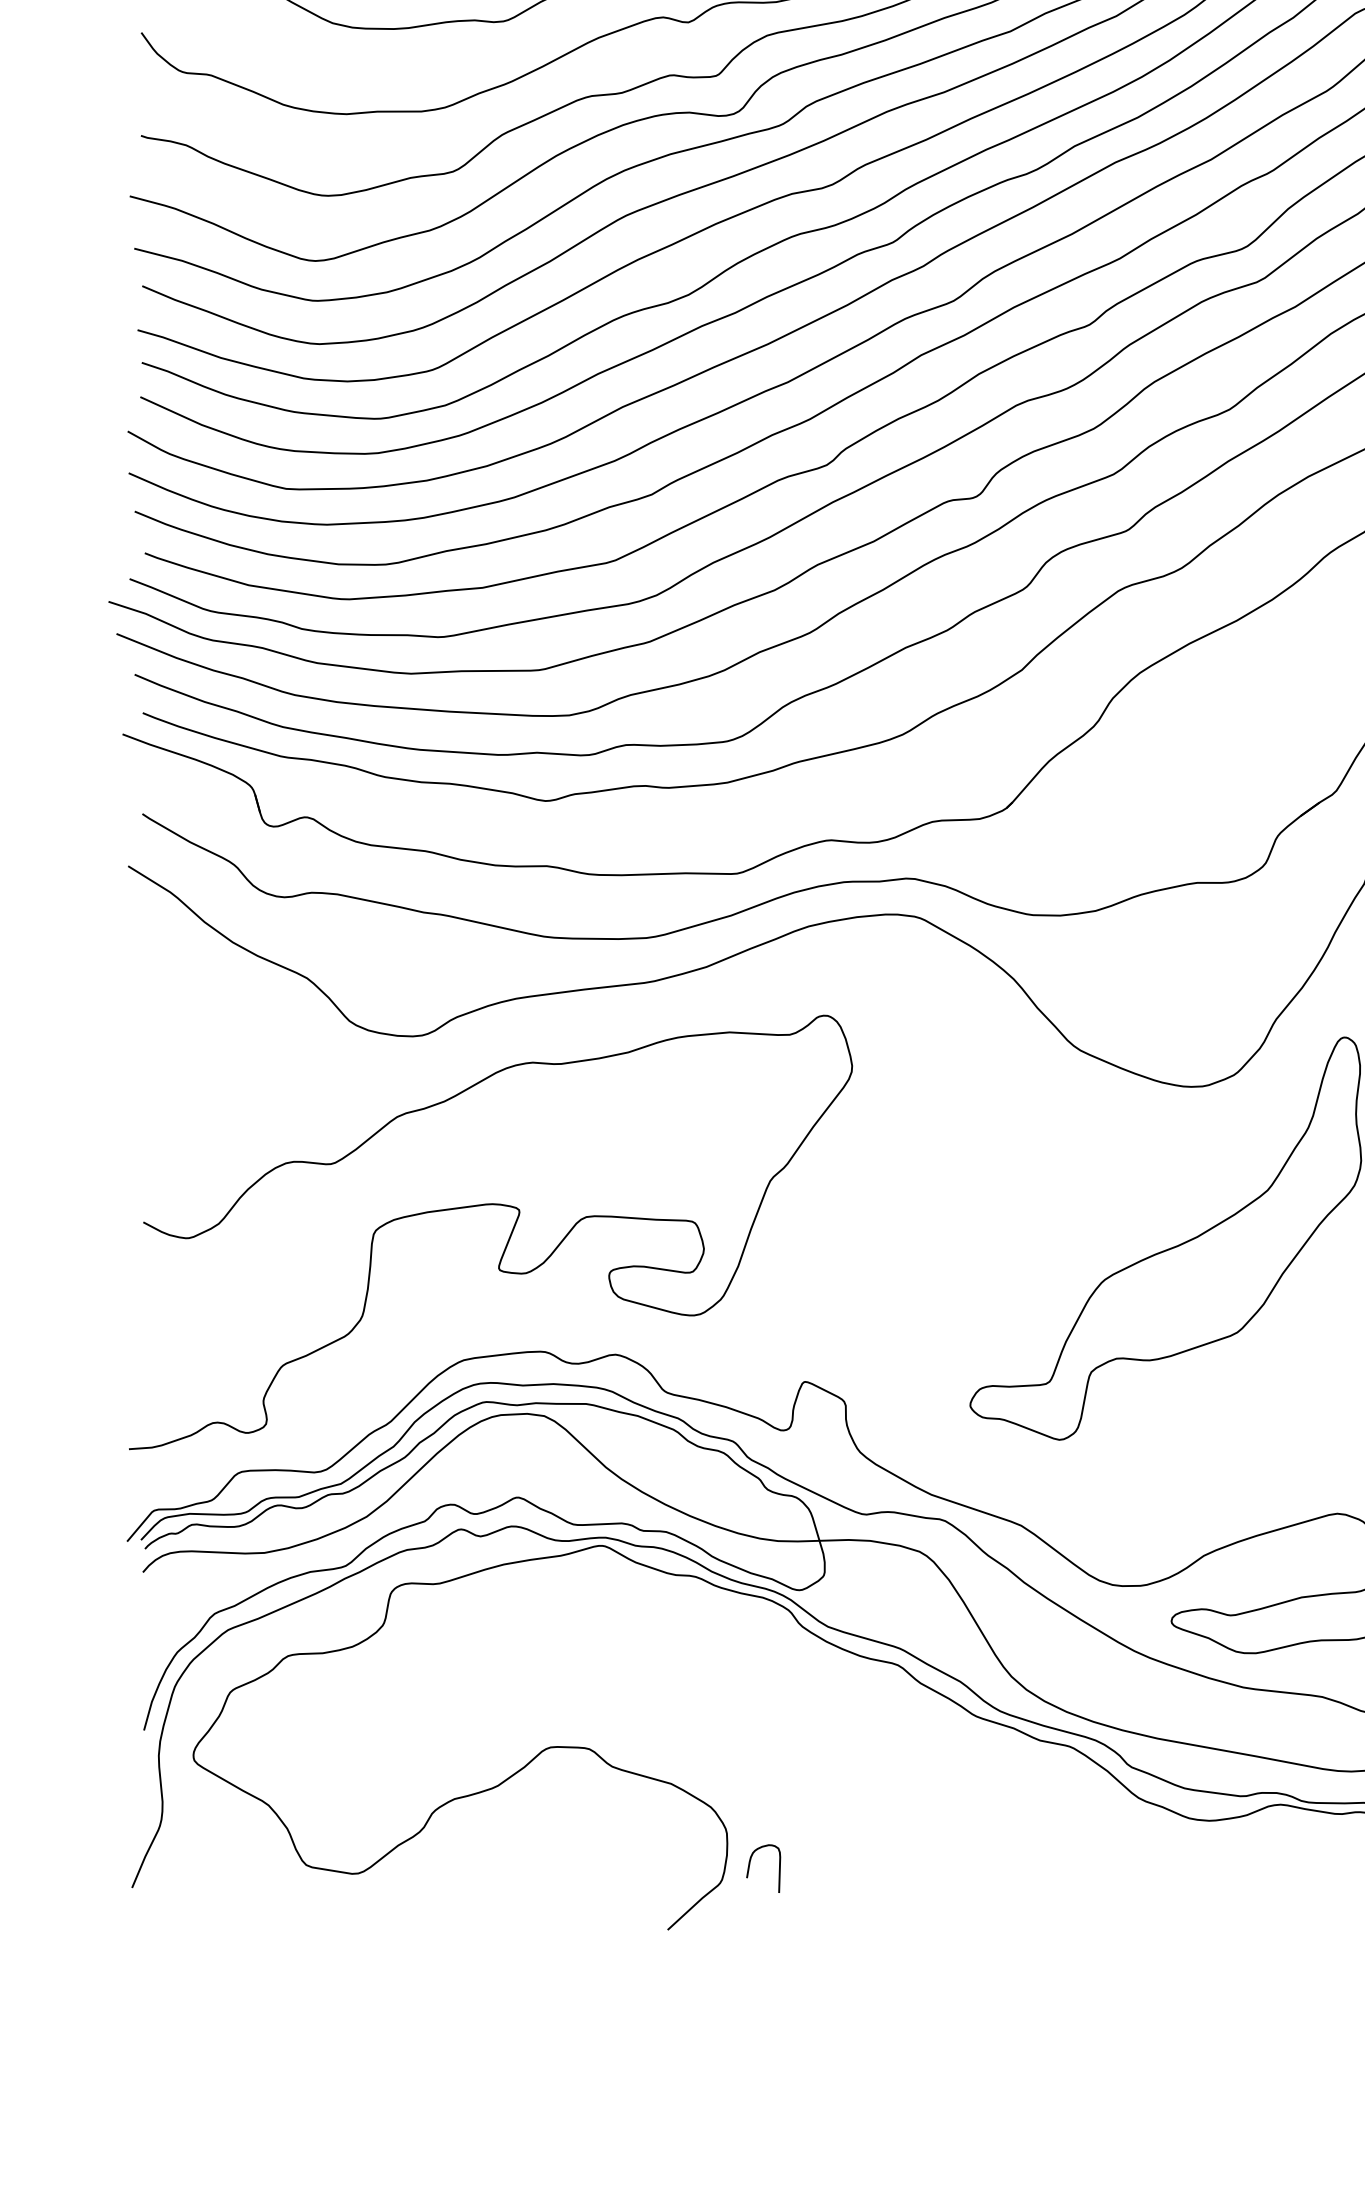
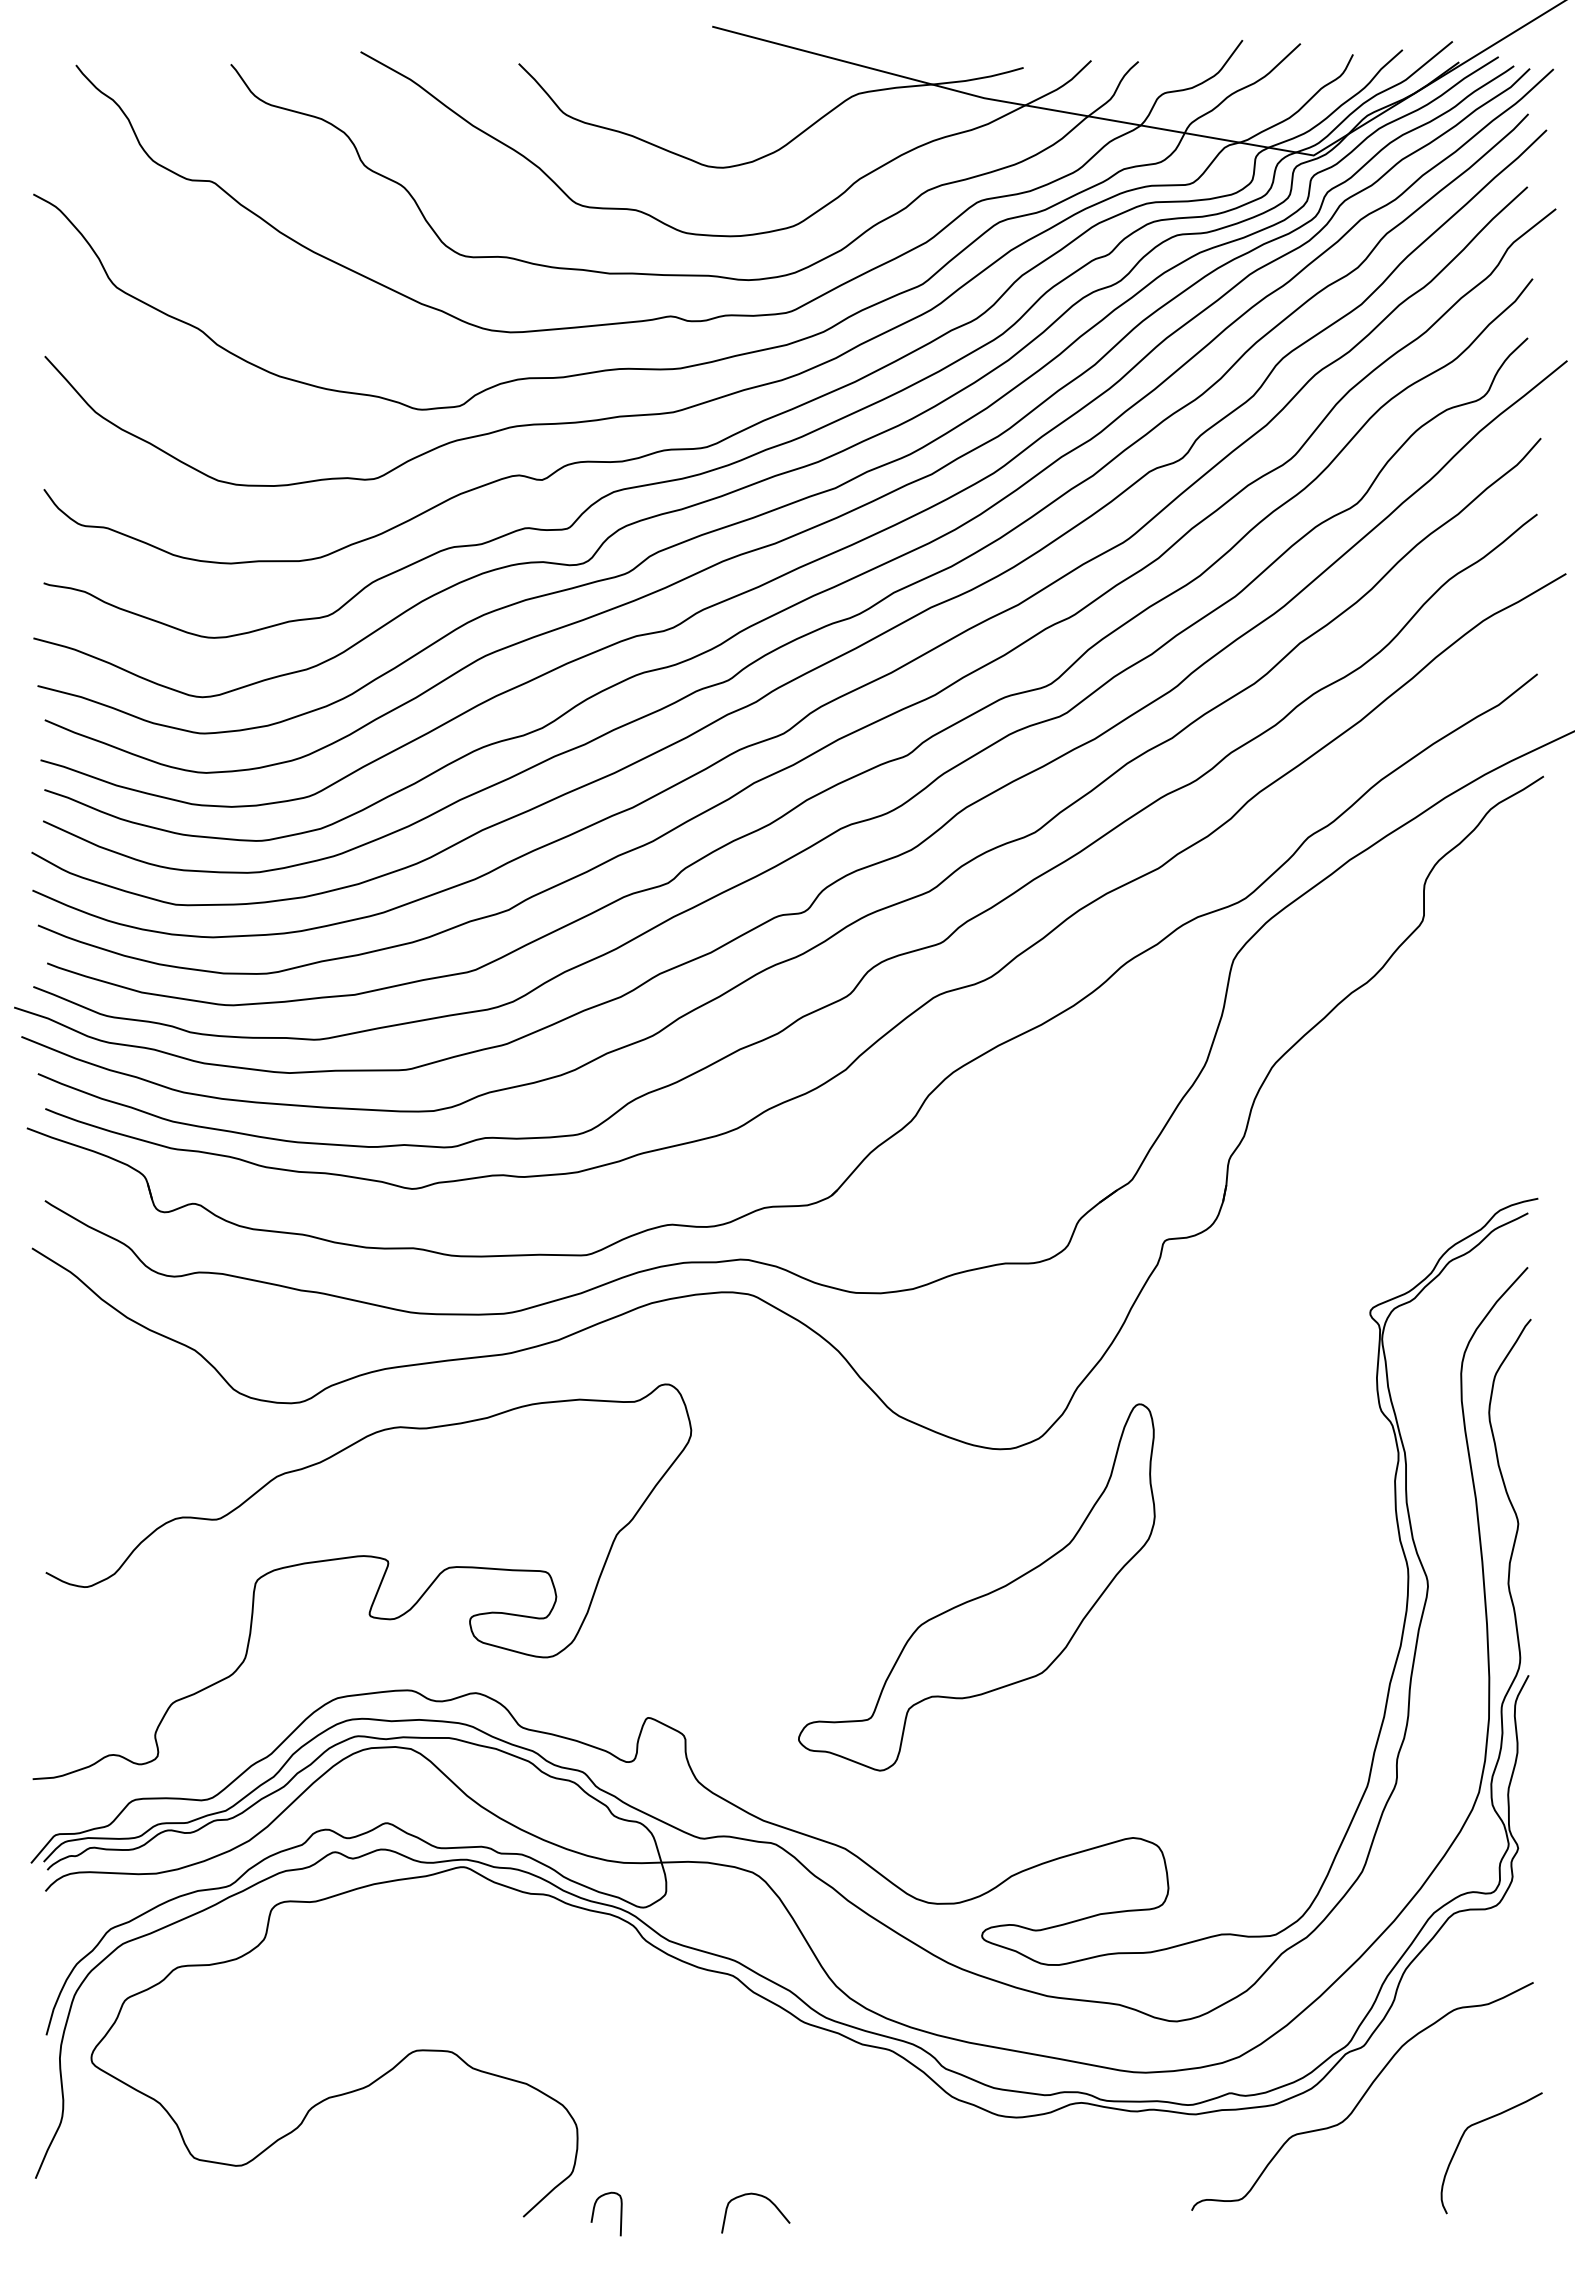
curve: (750, 1866) -> (594, 2212), moved
curve: (927, 1907) -> (759, 2196), added

